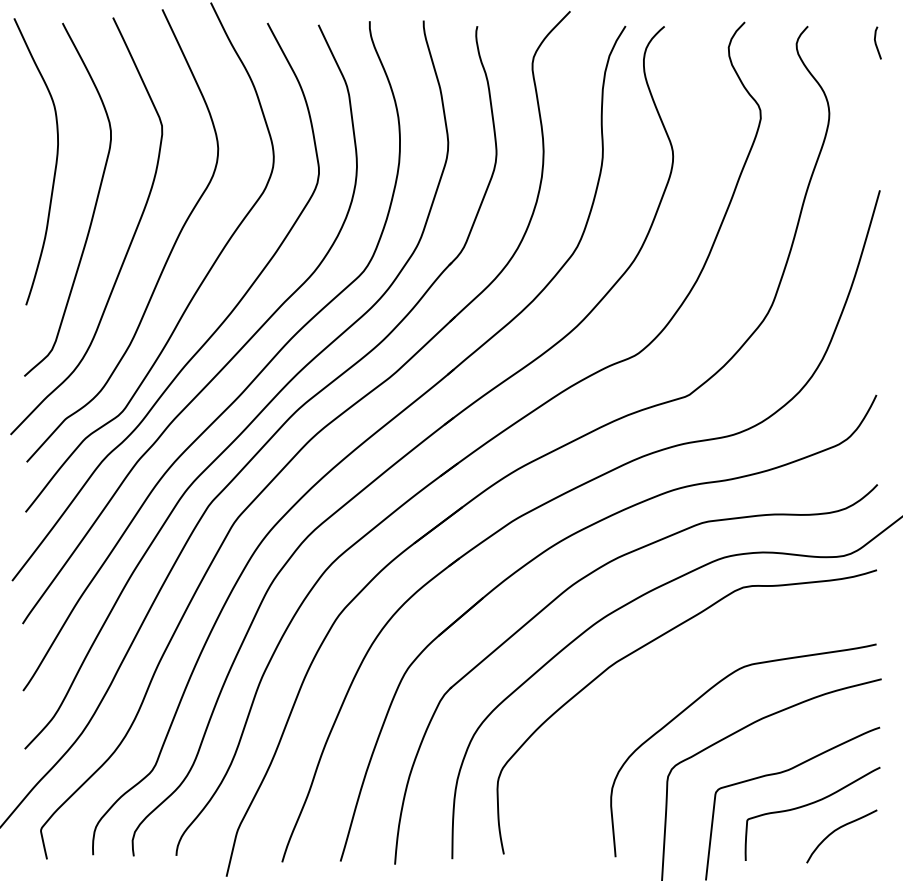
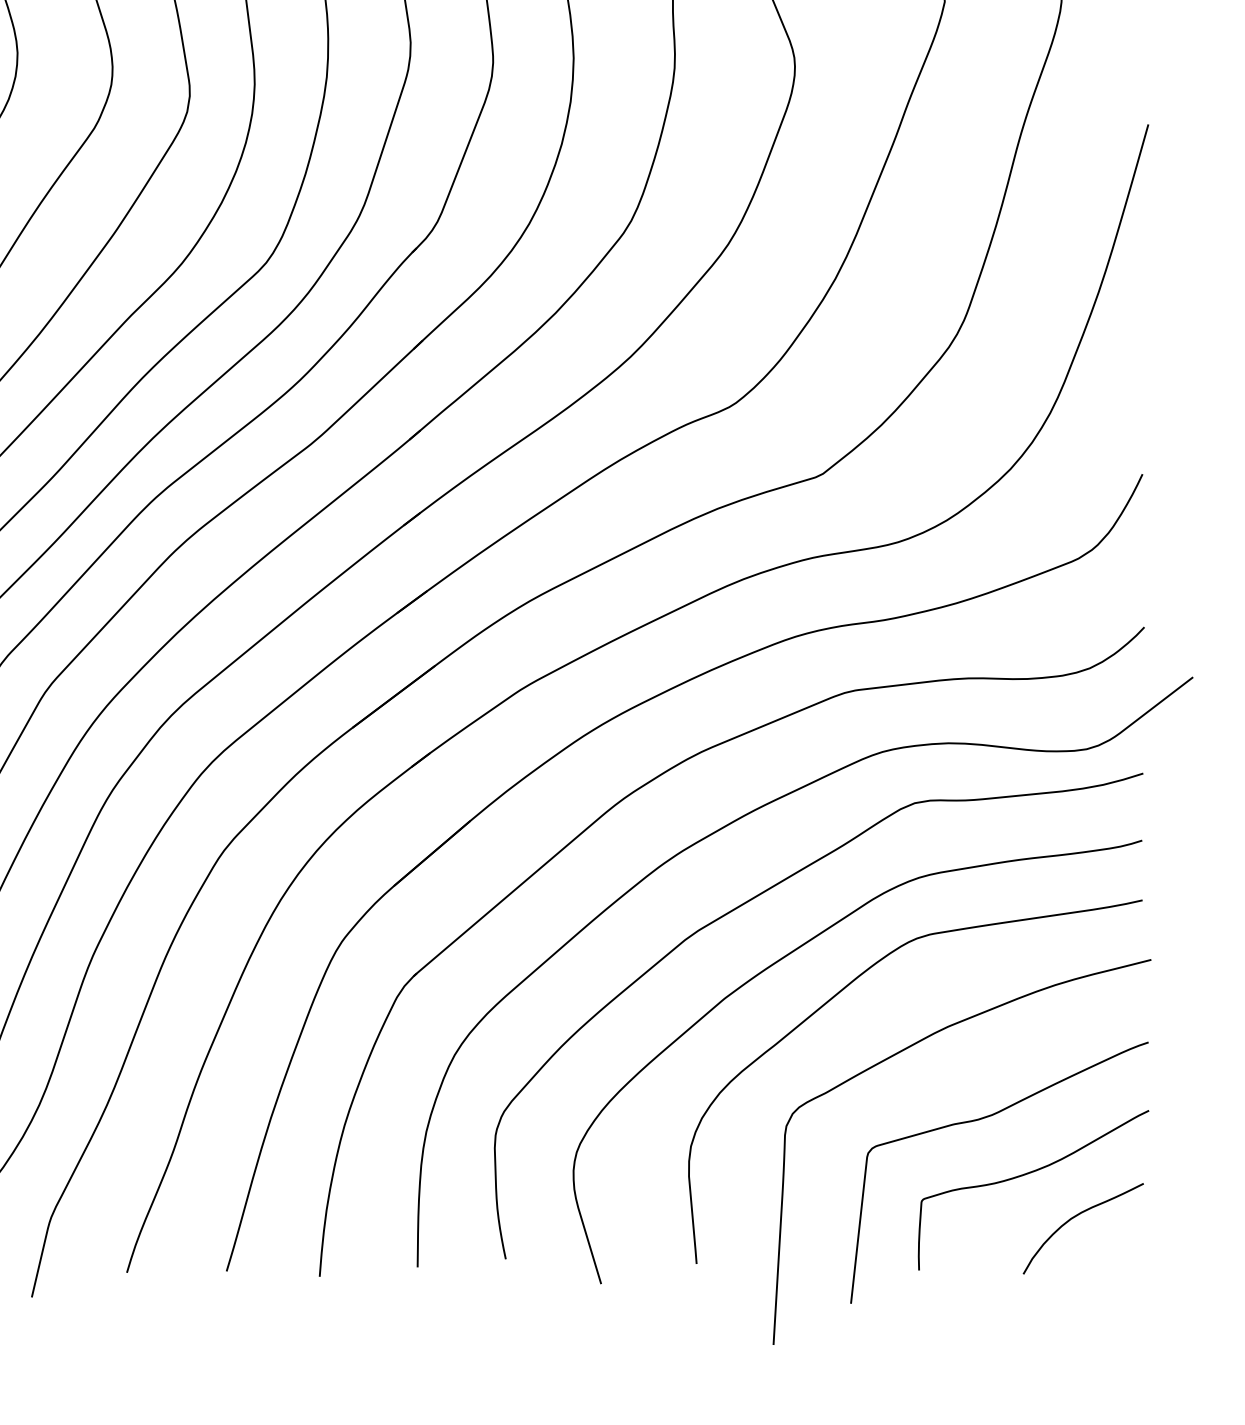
curve: (672, 675) -> (793, 953), added

